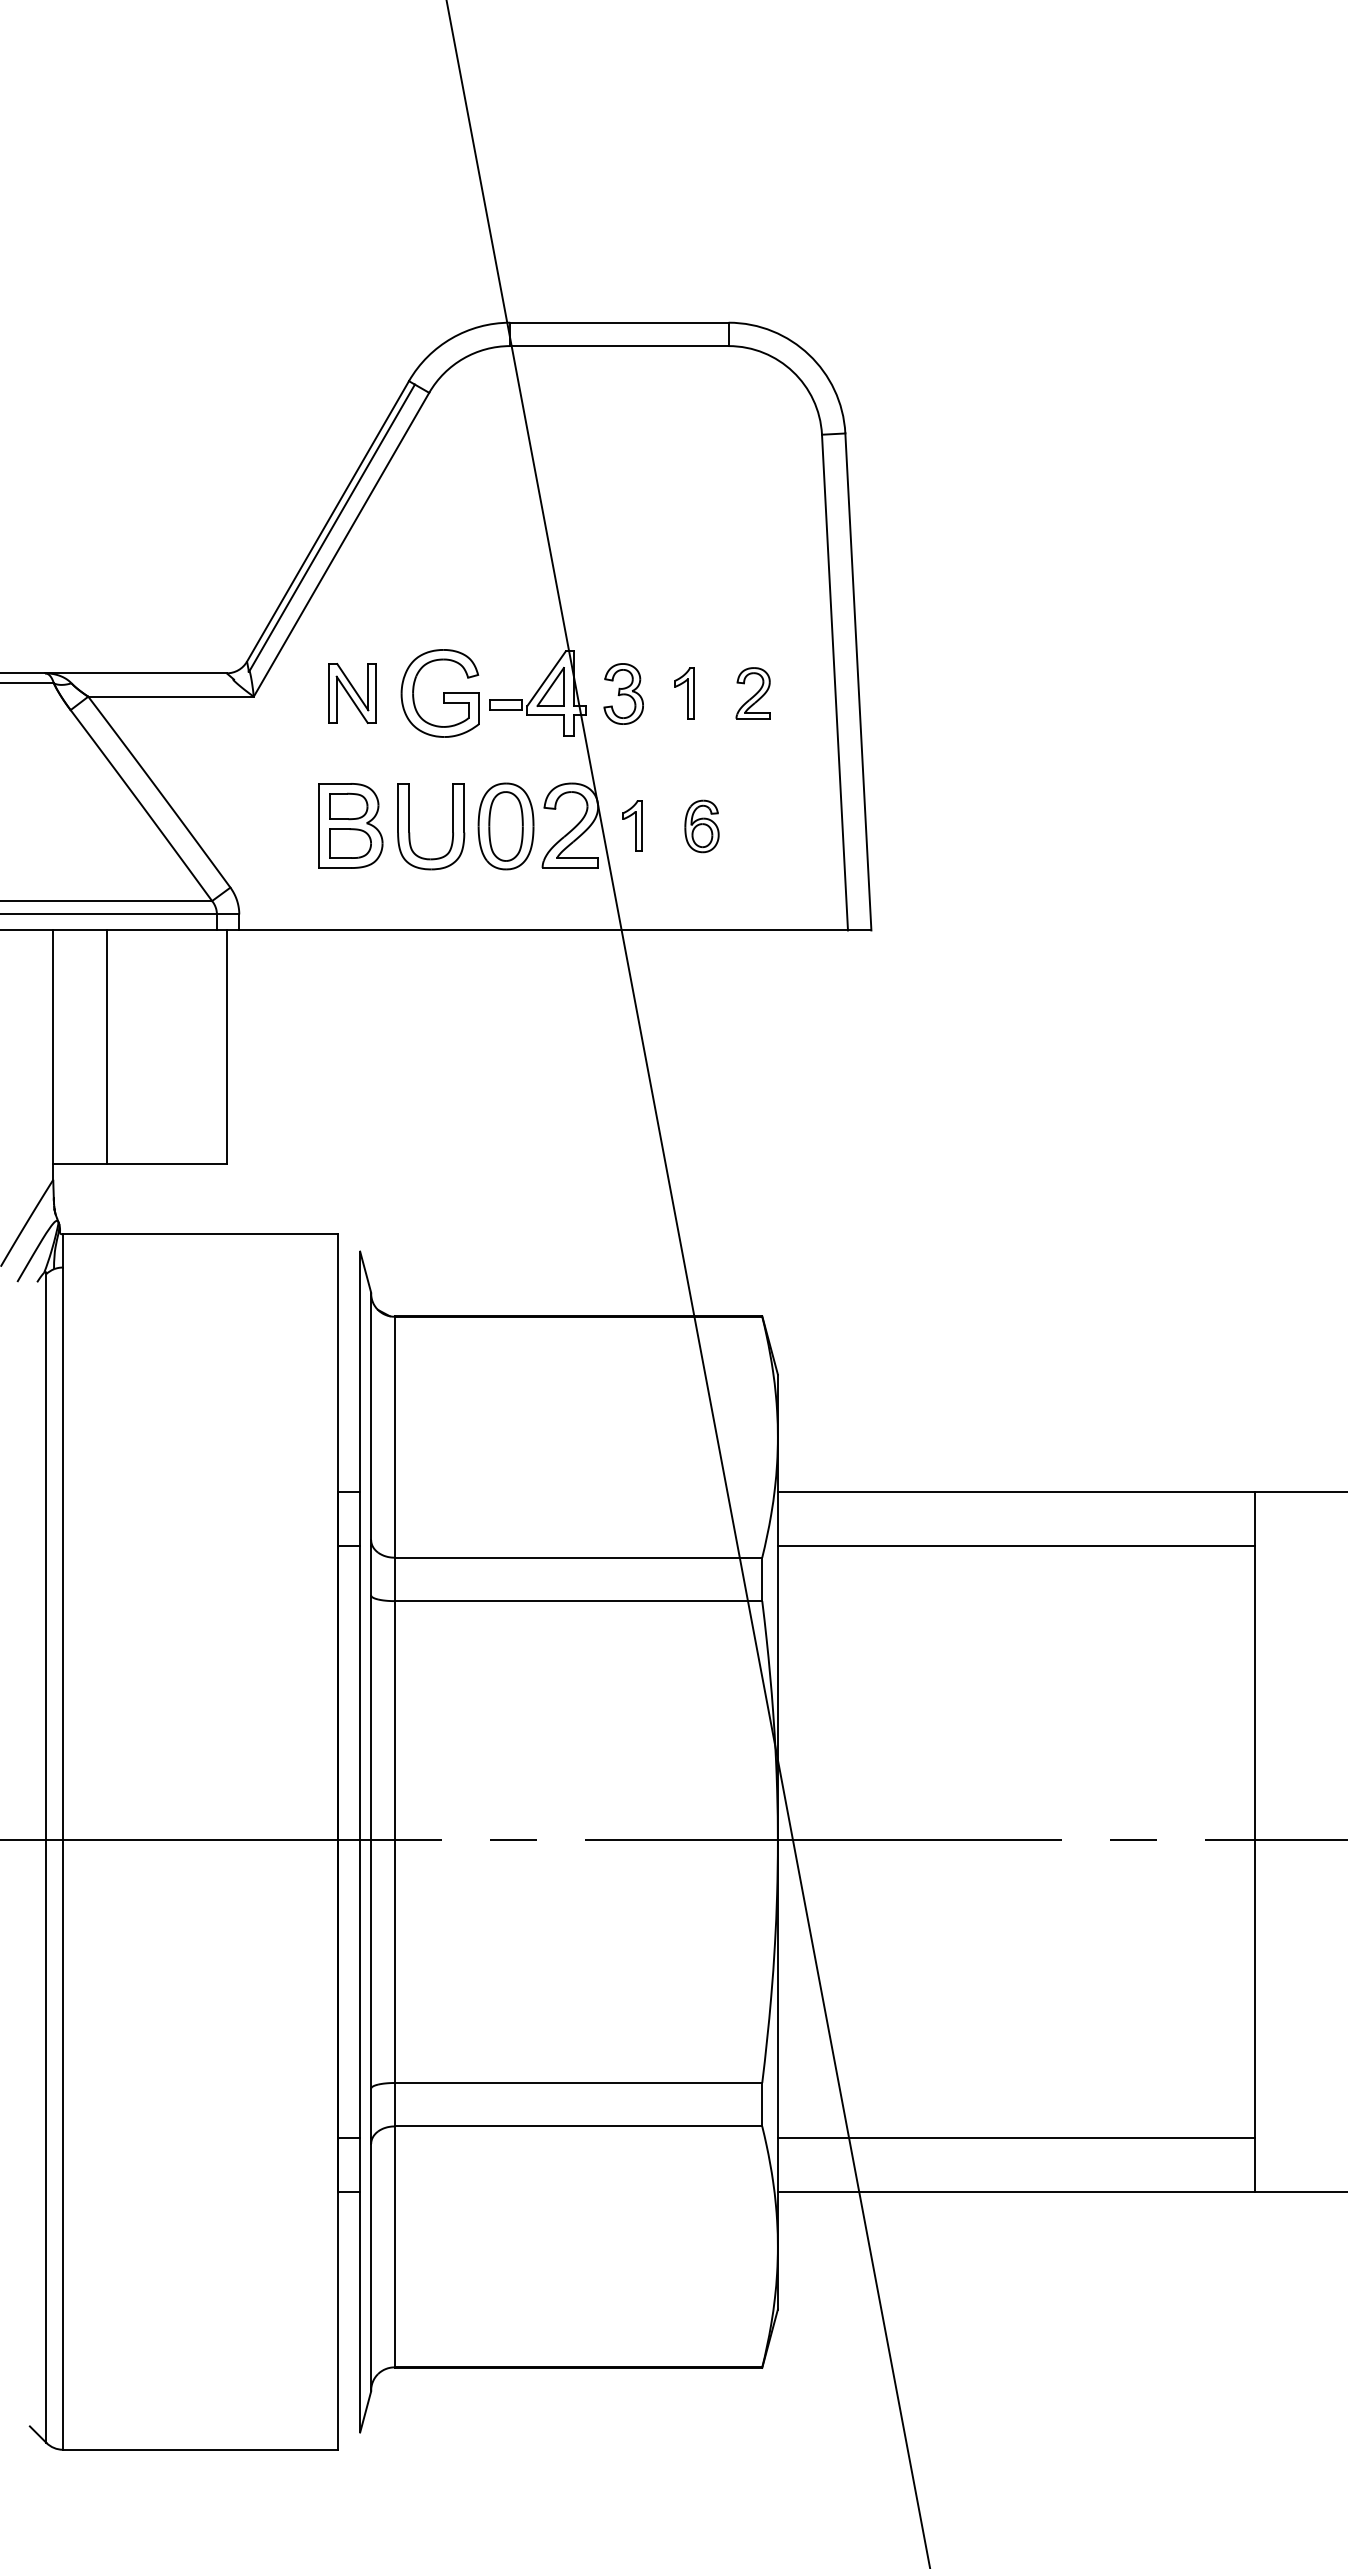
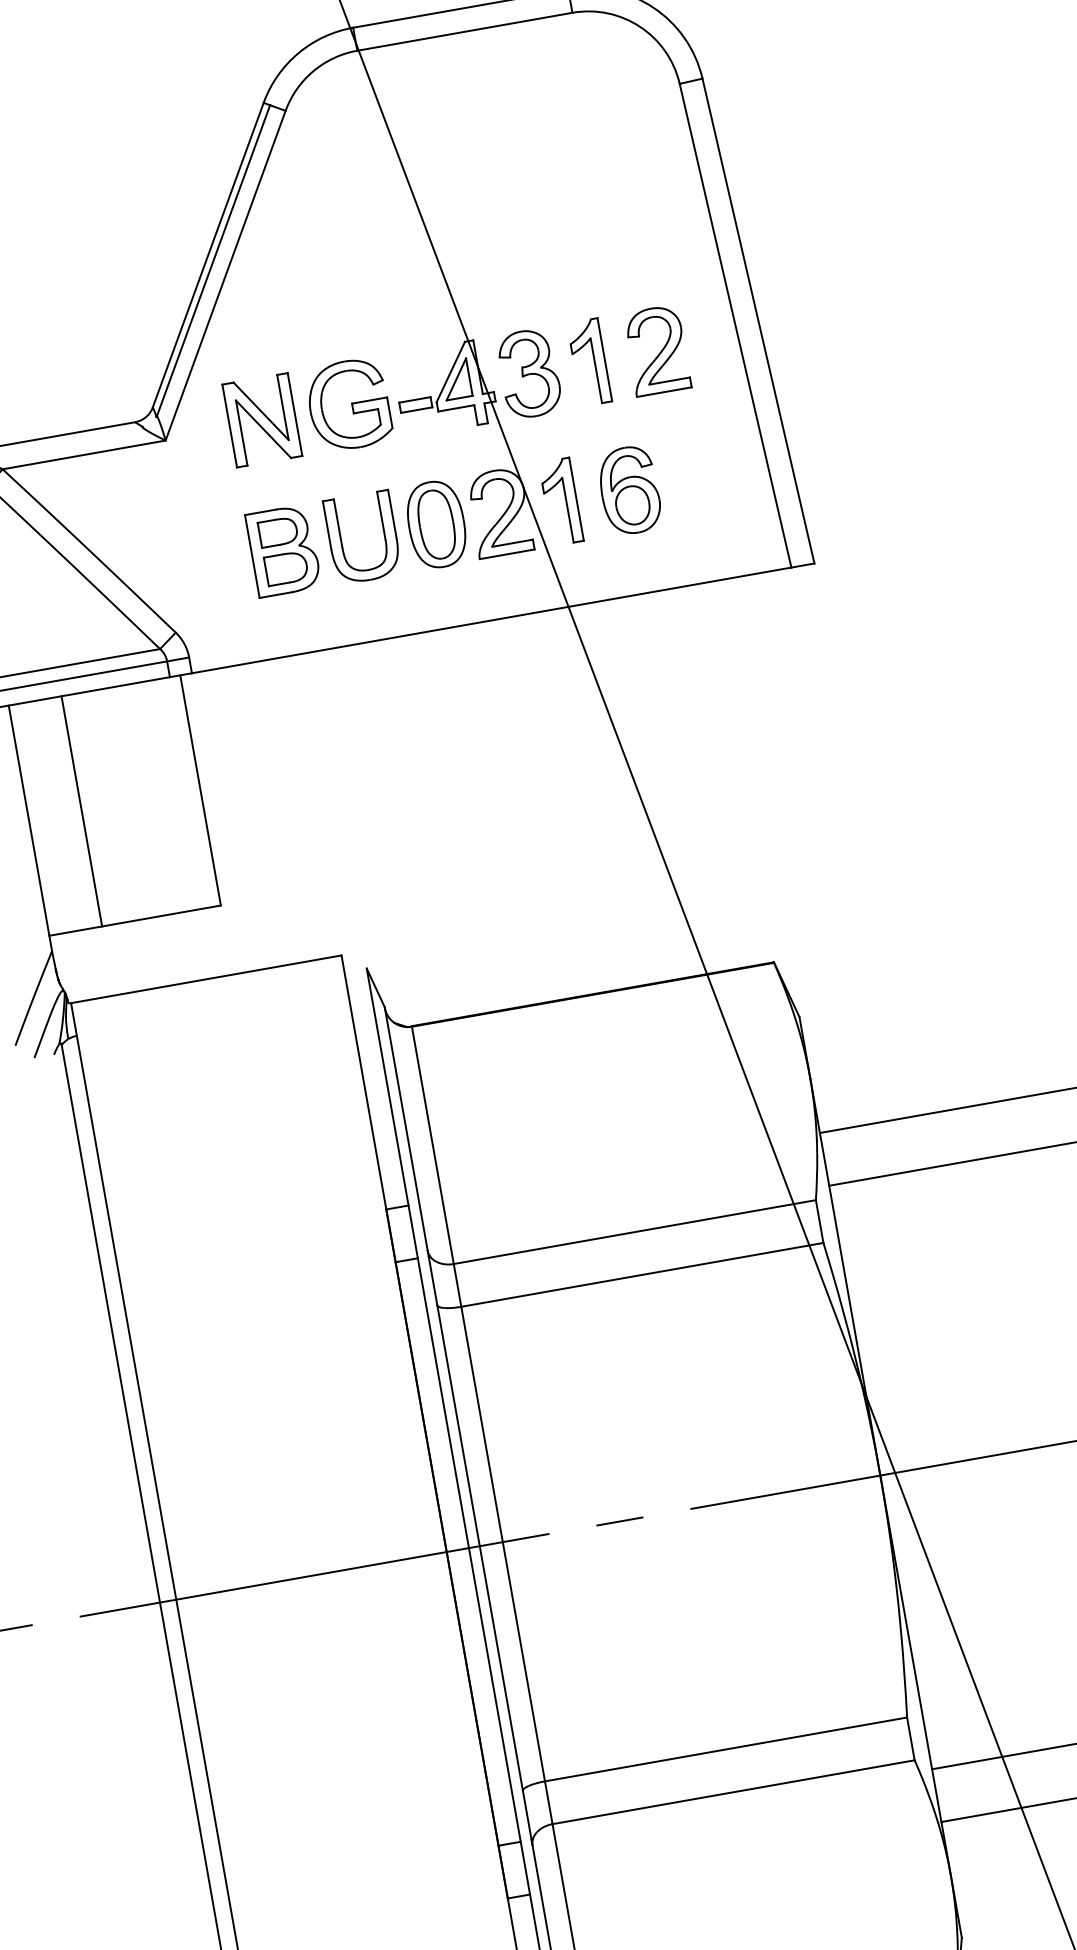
part: (352, 693) -> (262, 420), size x1.43
part: (623, 693) -> (529, 373), size x1.43
part: (684, 693) -> (589, 362), size x1.67
part: (752, 693) -> (656, 350), size x1.67
part: (632, 825) -> (560, 501), size x1.67
part: (701, 826) -> (629, 490), size x1.67

